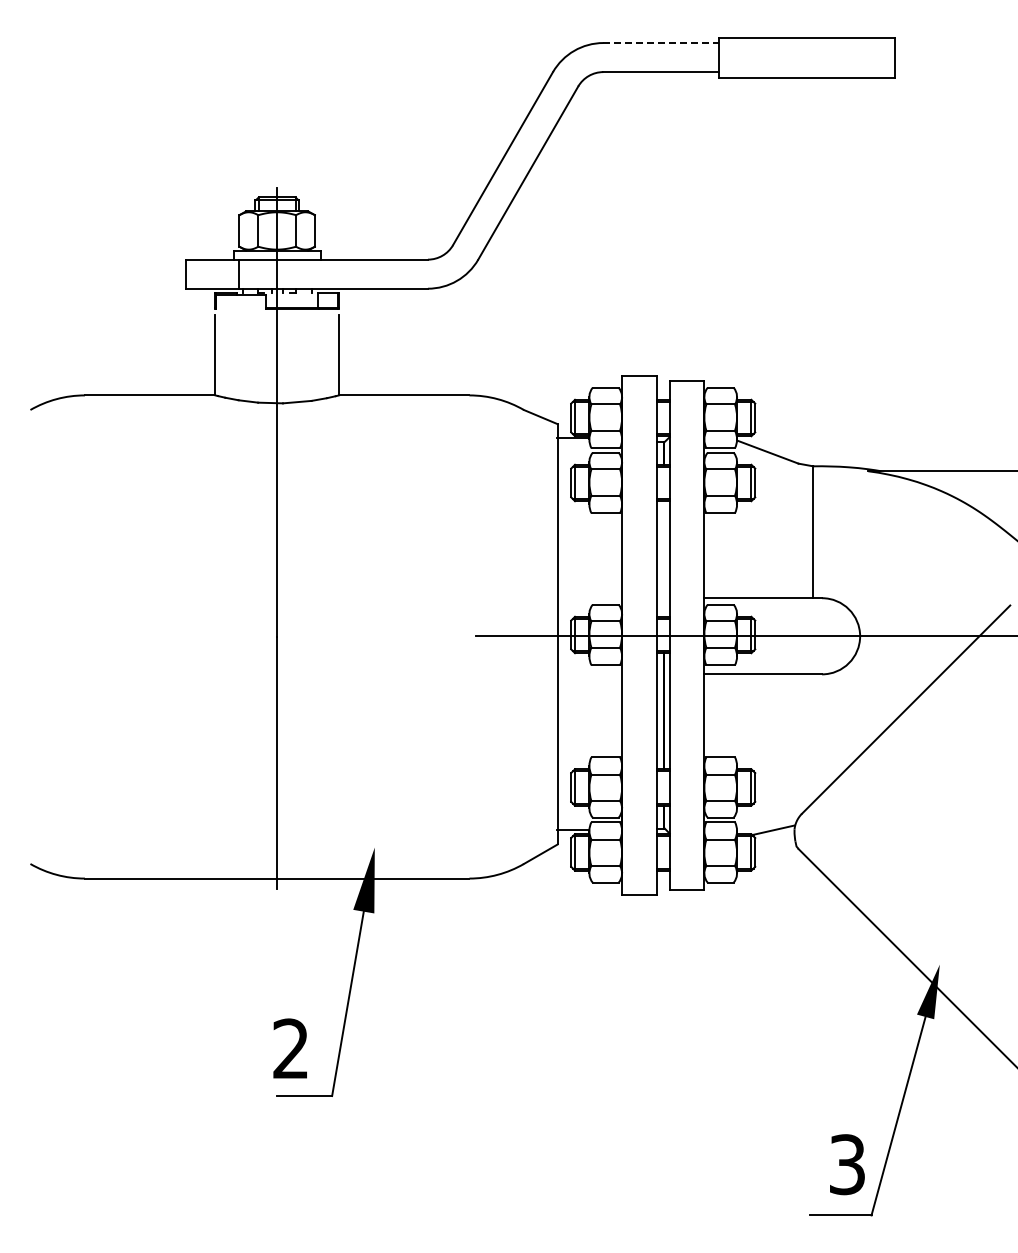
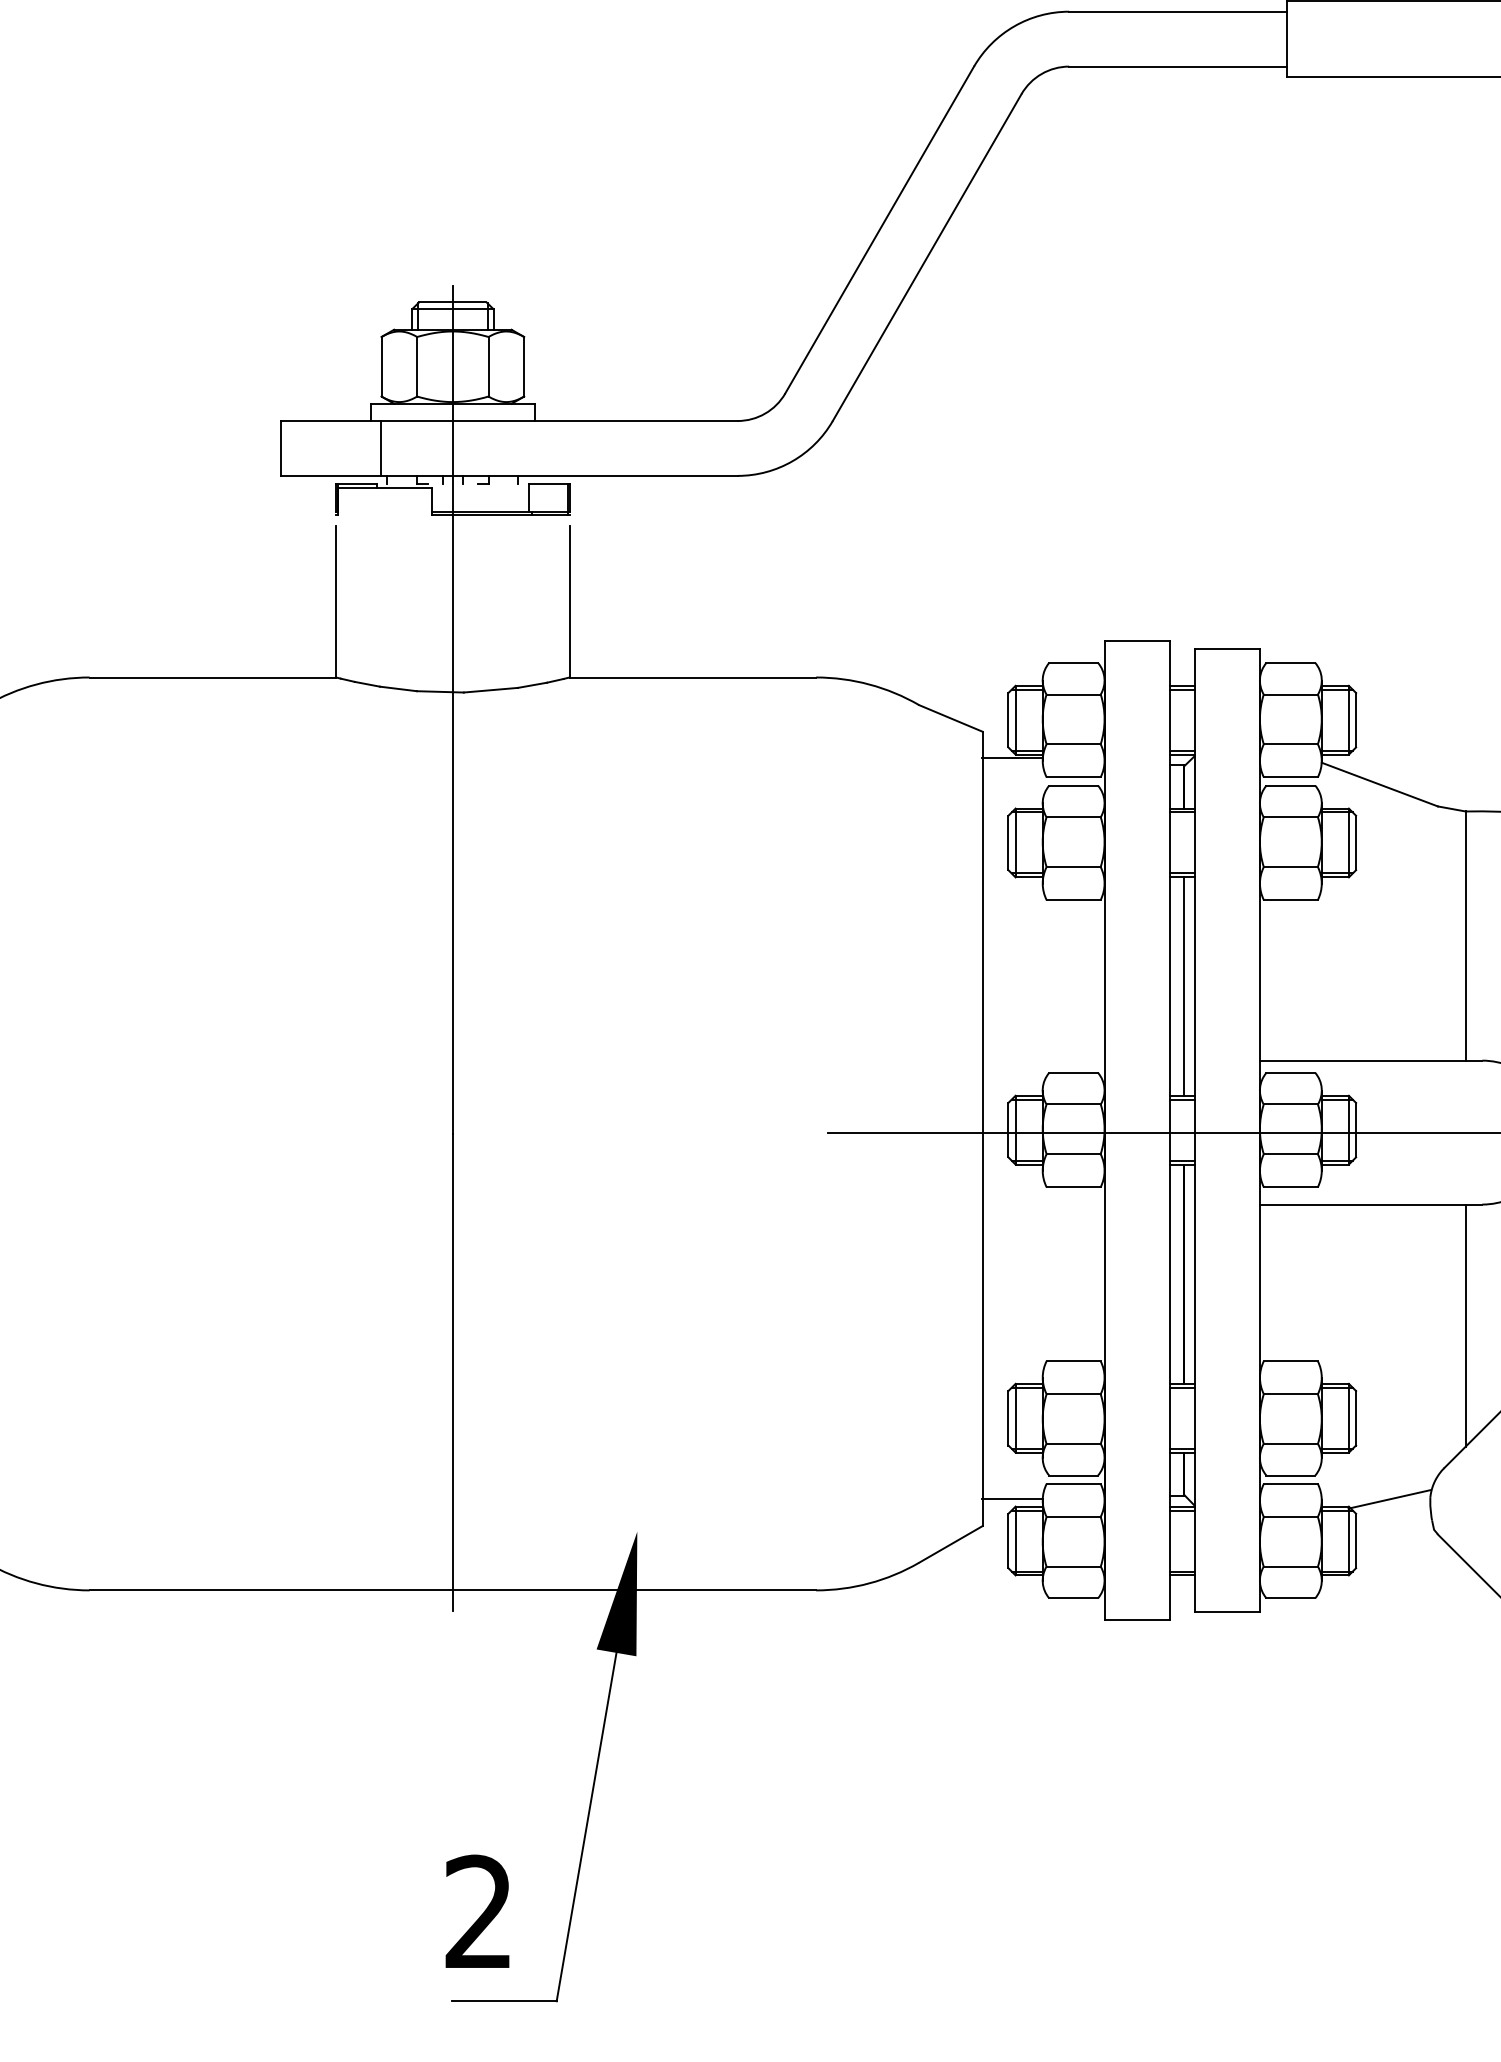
line: (660, 43) -> (1177, 12), dashed -> solid
line: (664, 558) -> (1184, 985), added
line: (813, 738) -> (1466, 1325), added

